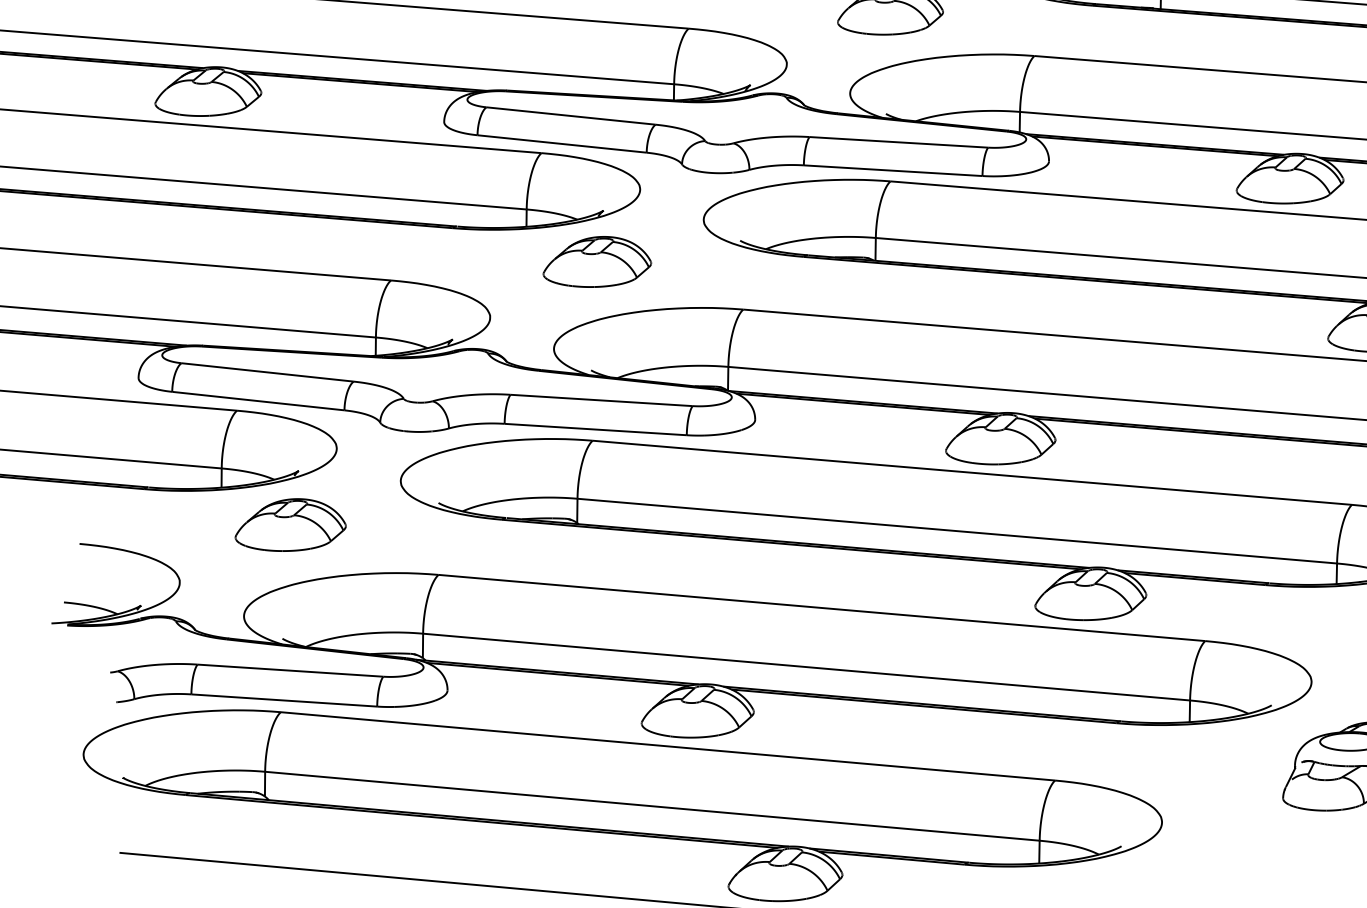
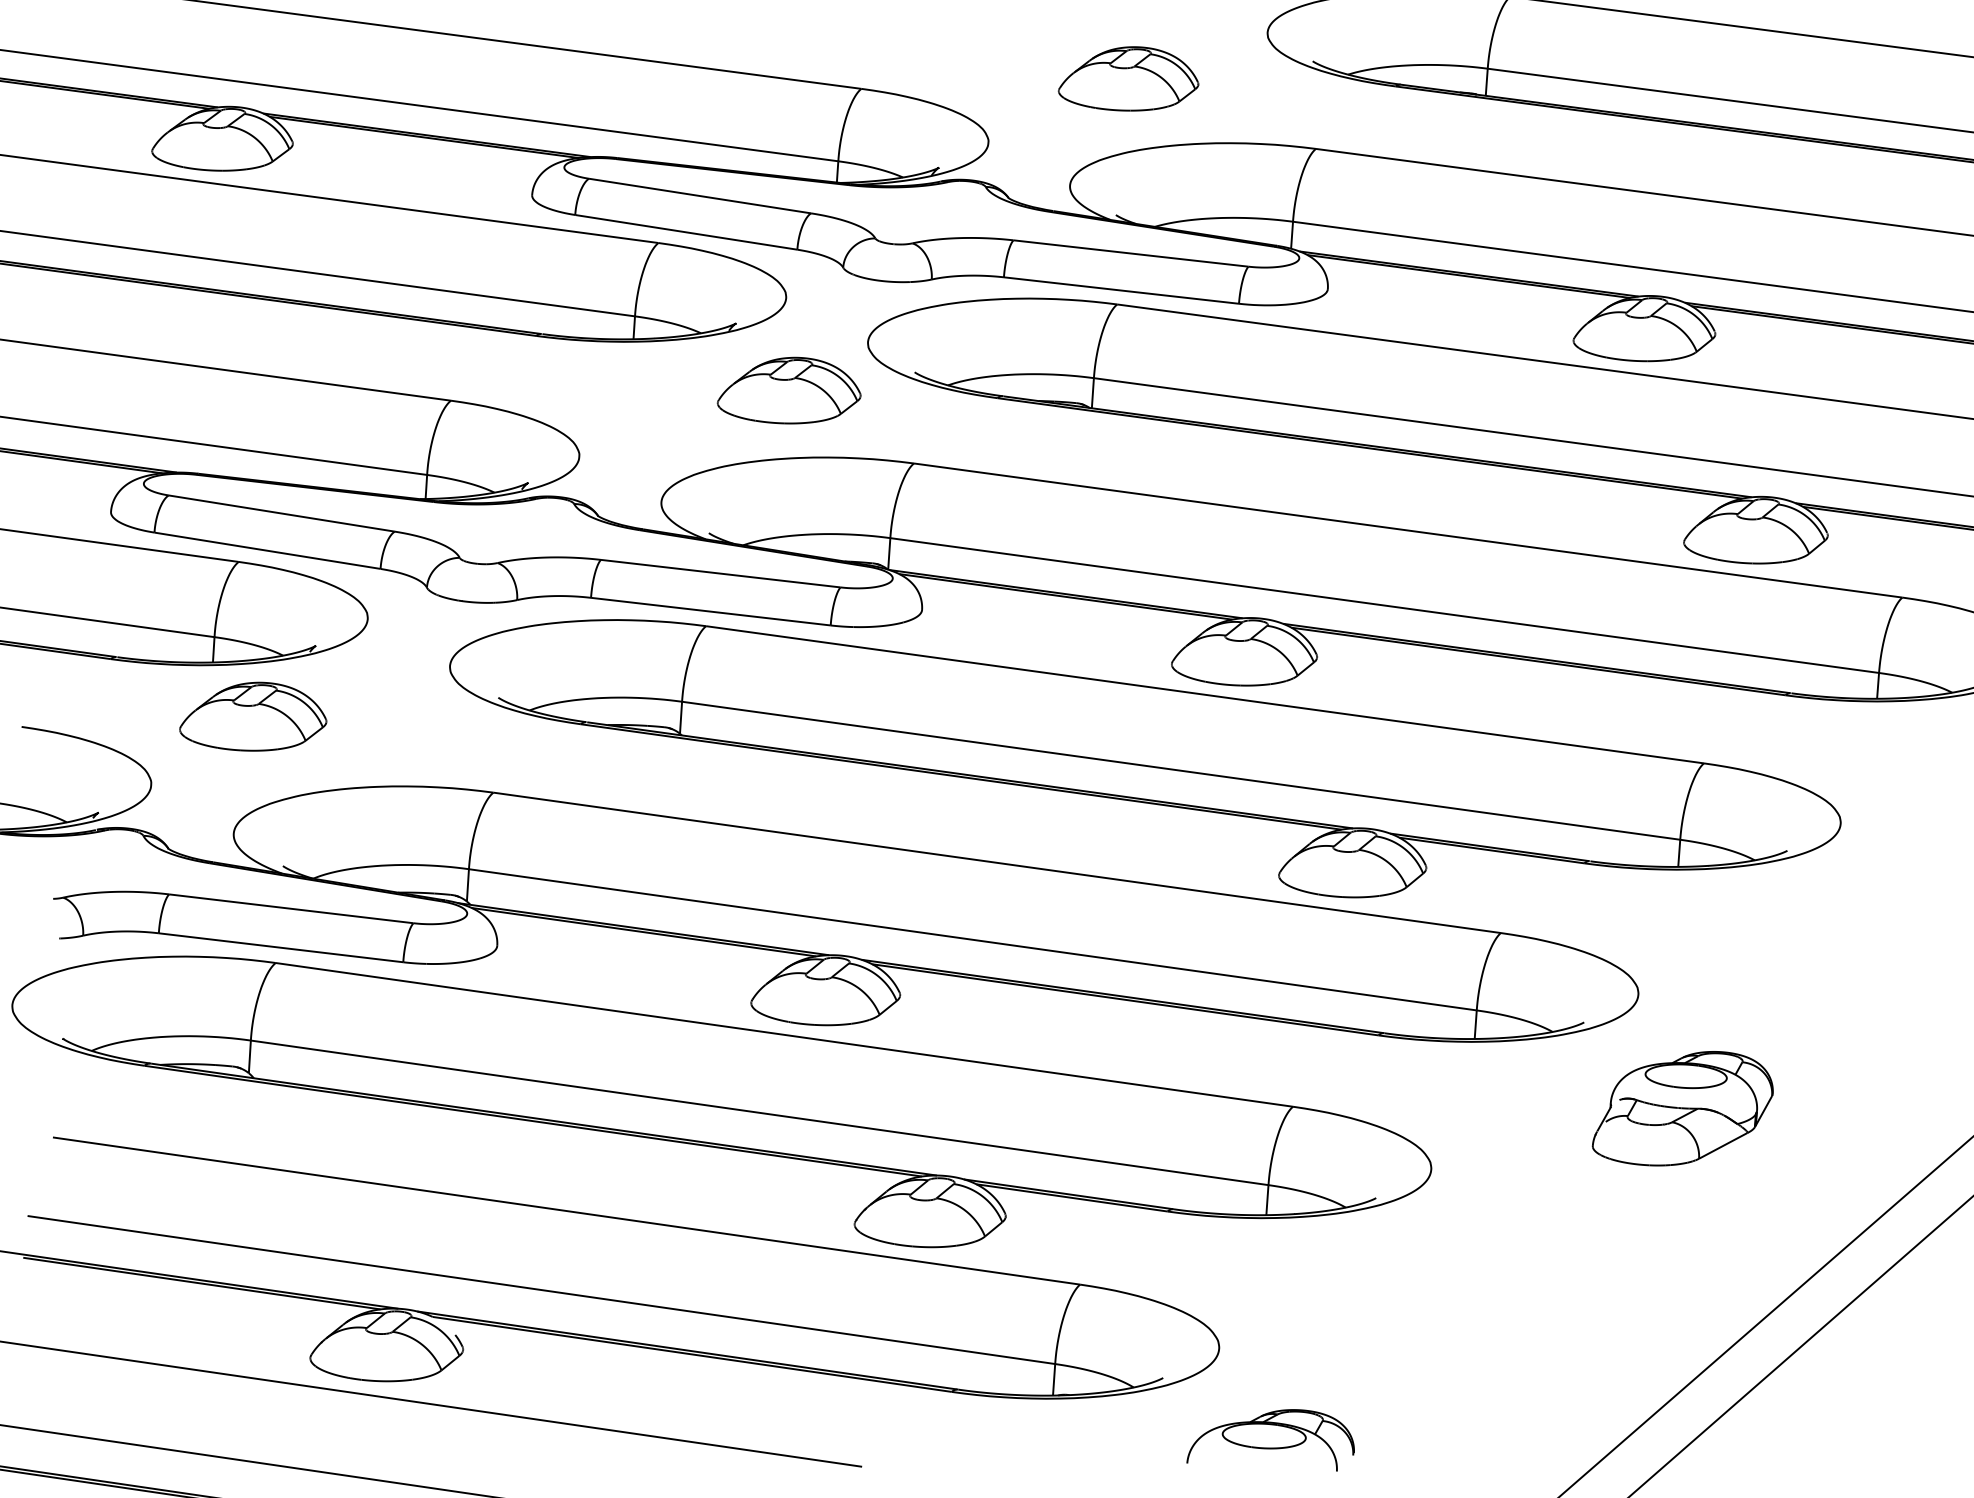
part: (596, 261) -> (788, 390), moved
part: (290, 524) -> (253, 716), moved

